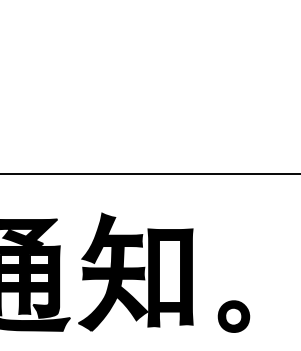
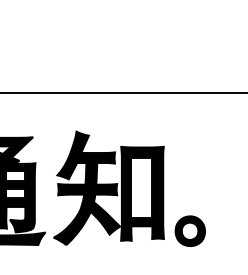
part: (233, 316) -> (189, 231), moved

